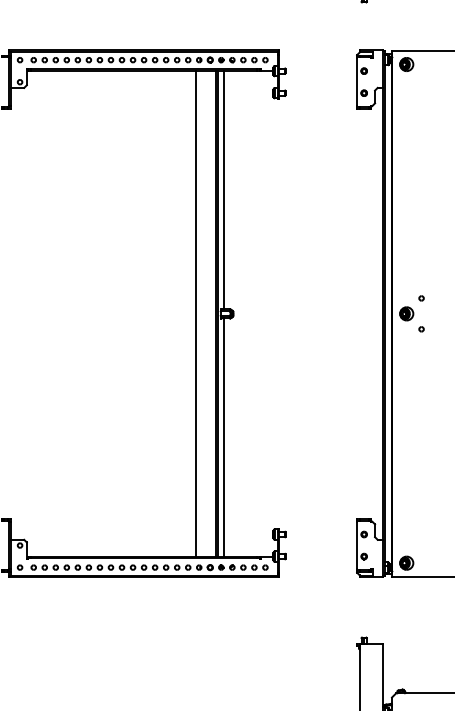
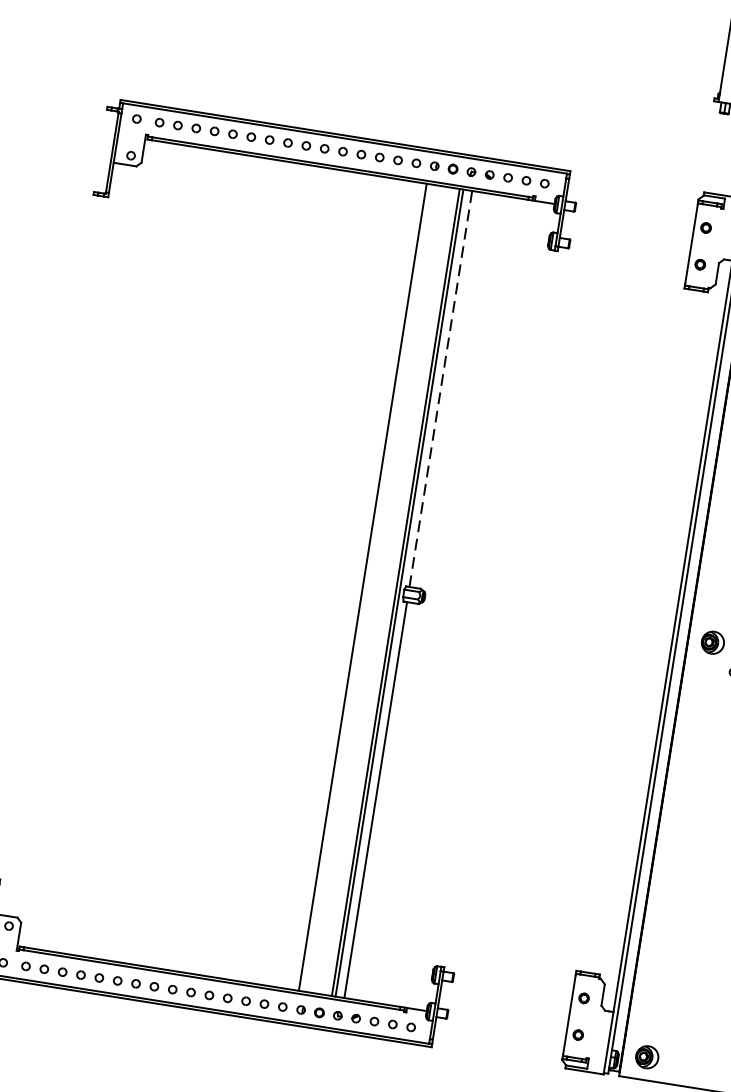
line: (223, 189) -> (441, 387), solid -> dashed

